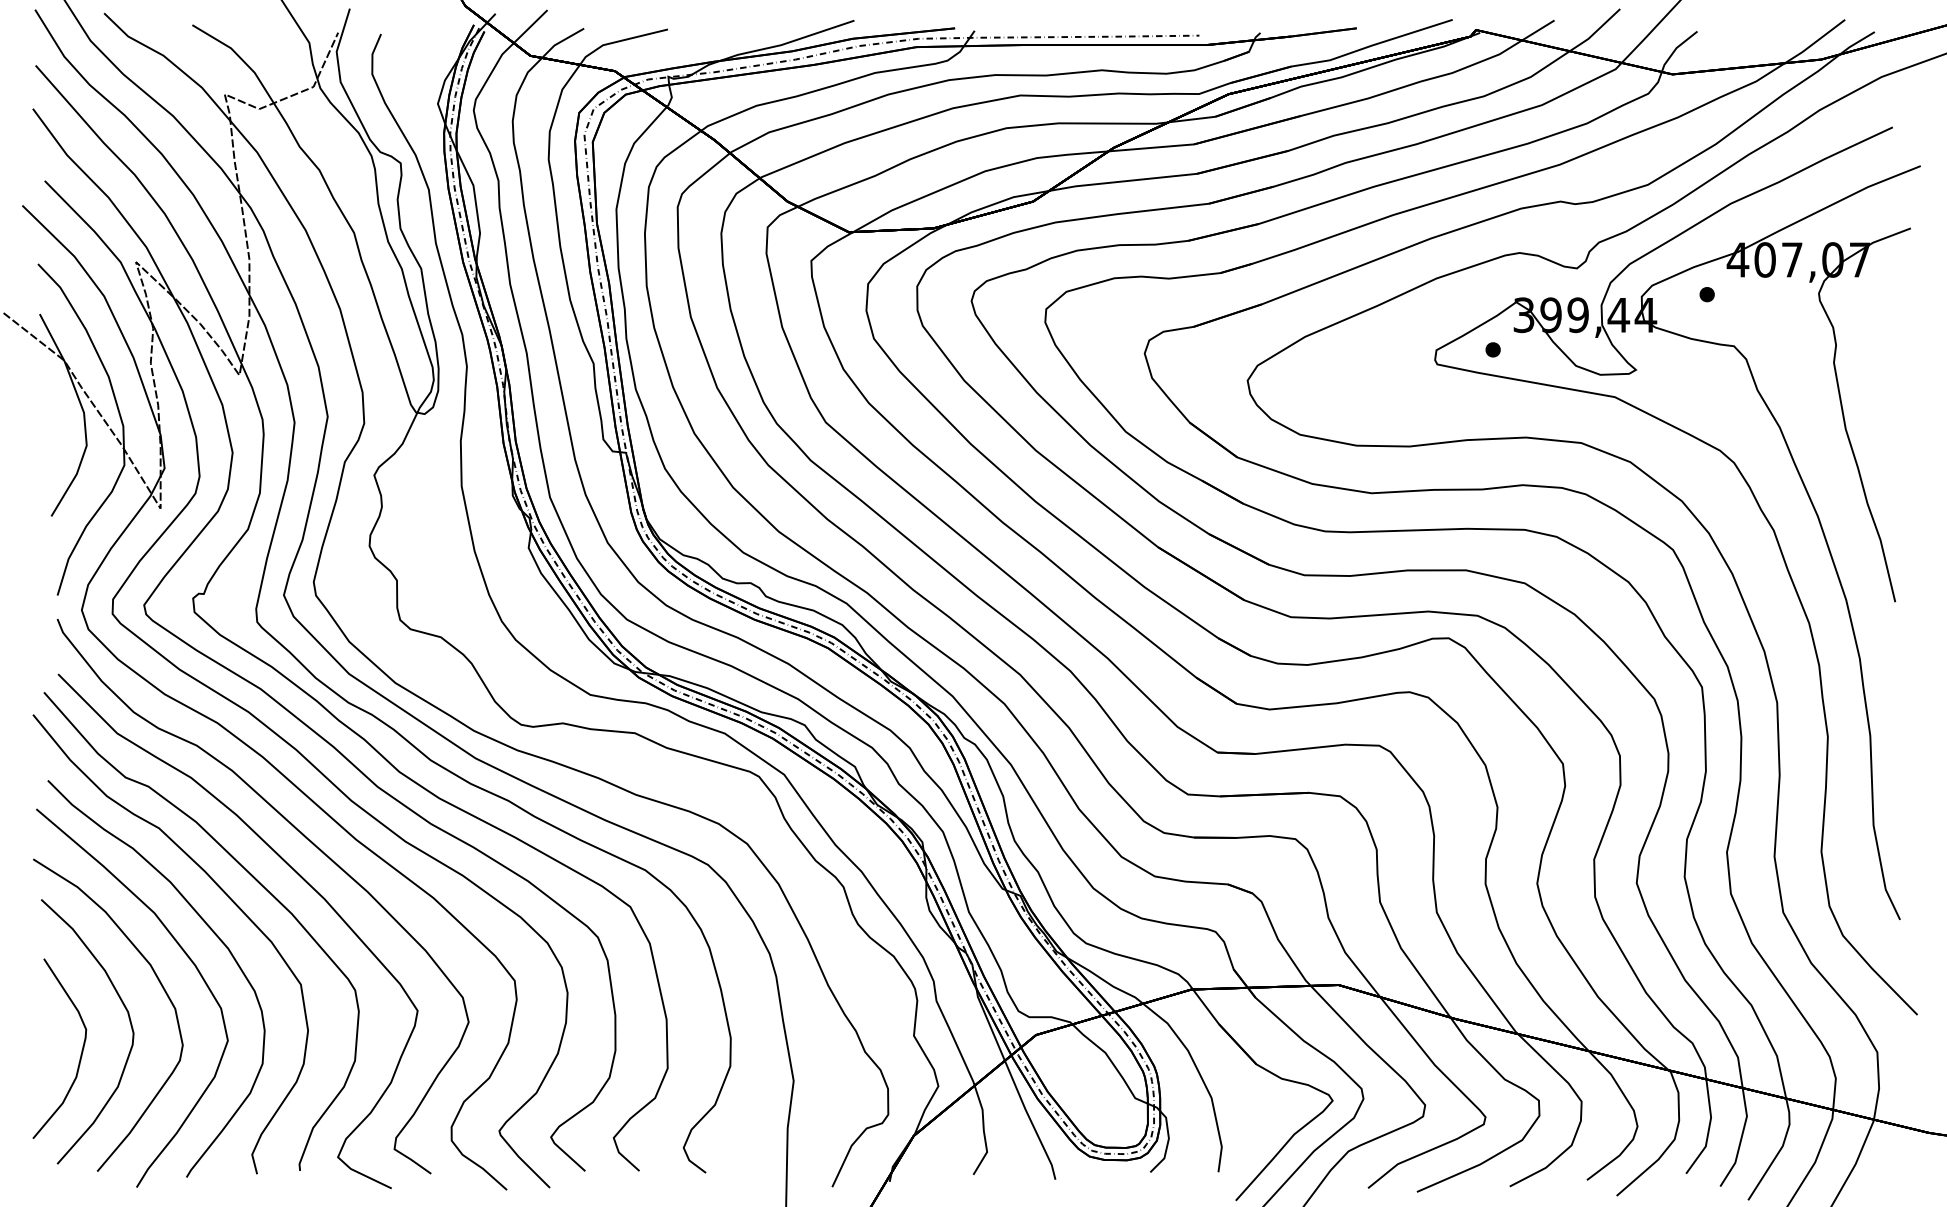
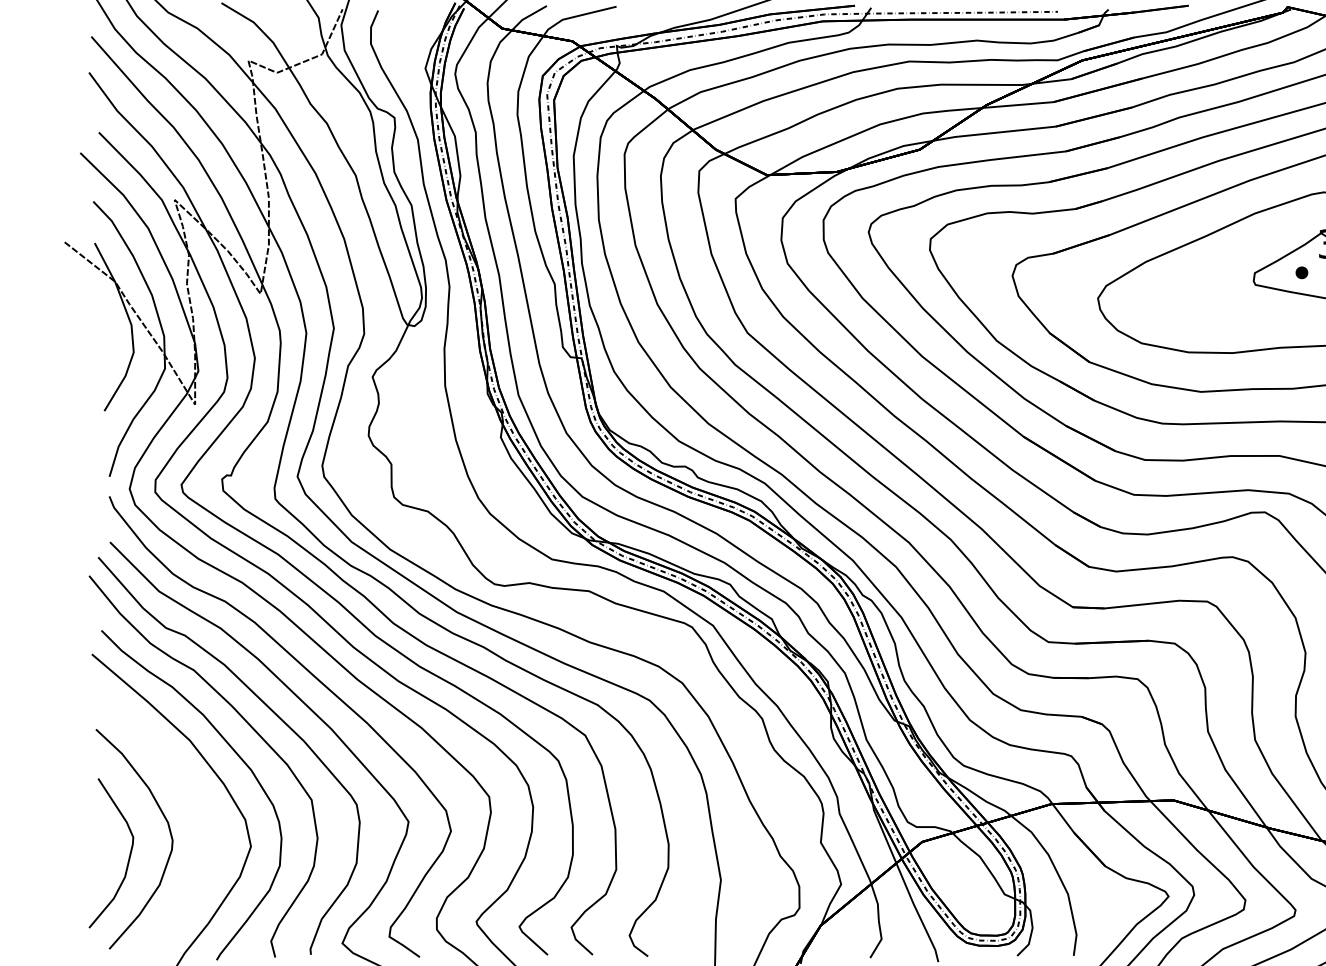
curve: (159, 983) -> (194, 799), removed

